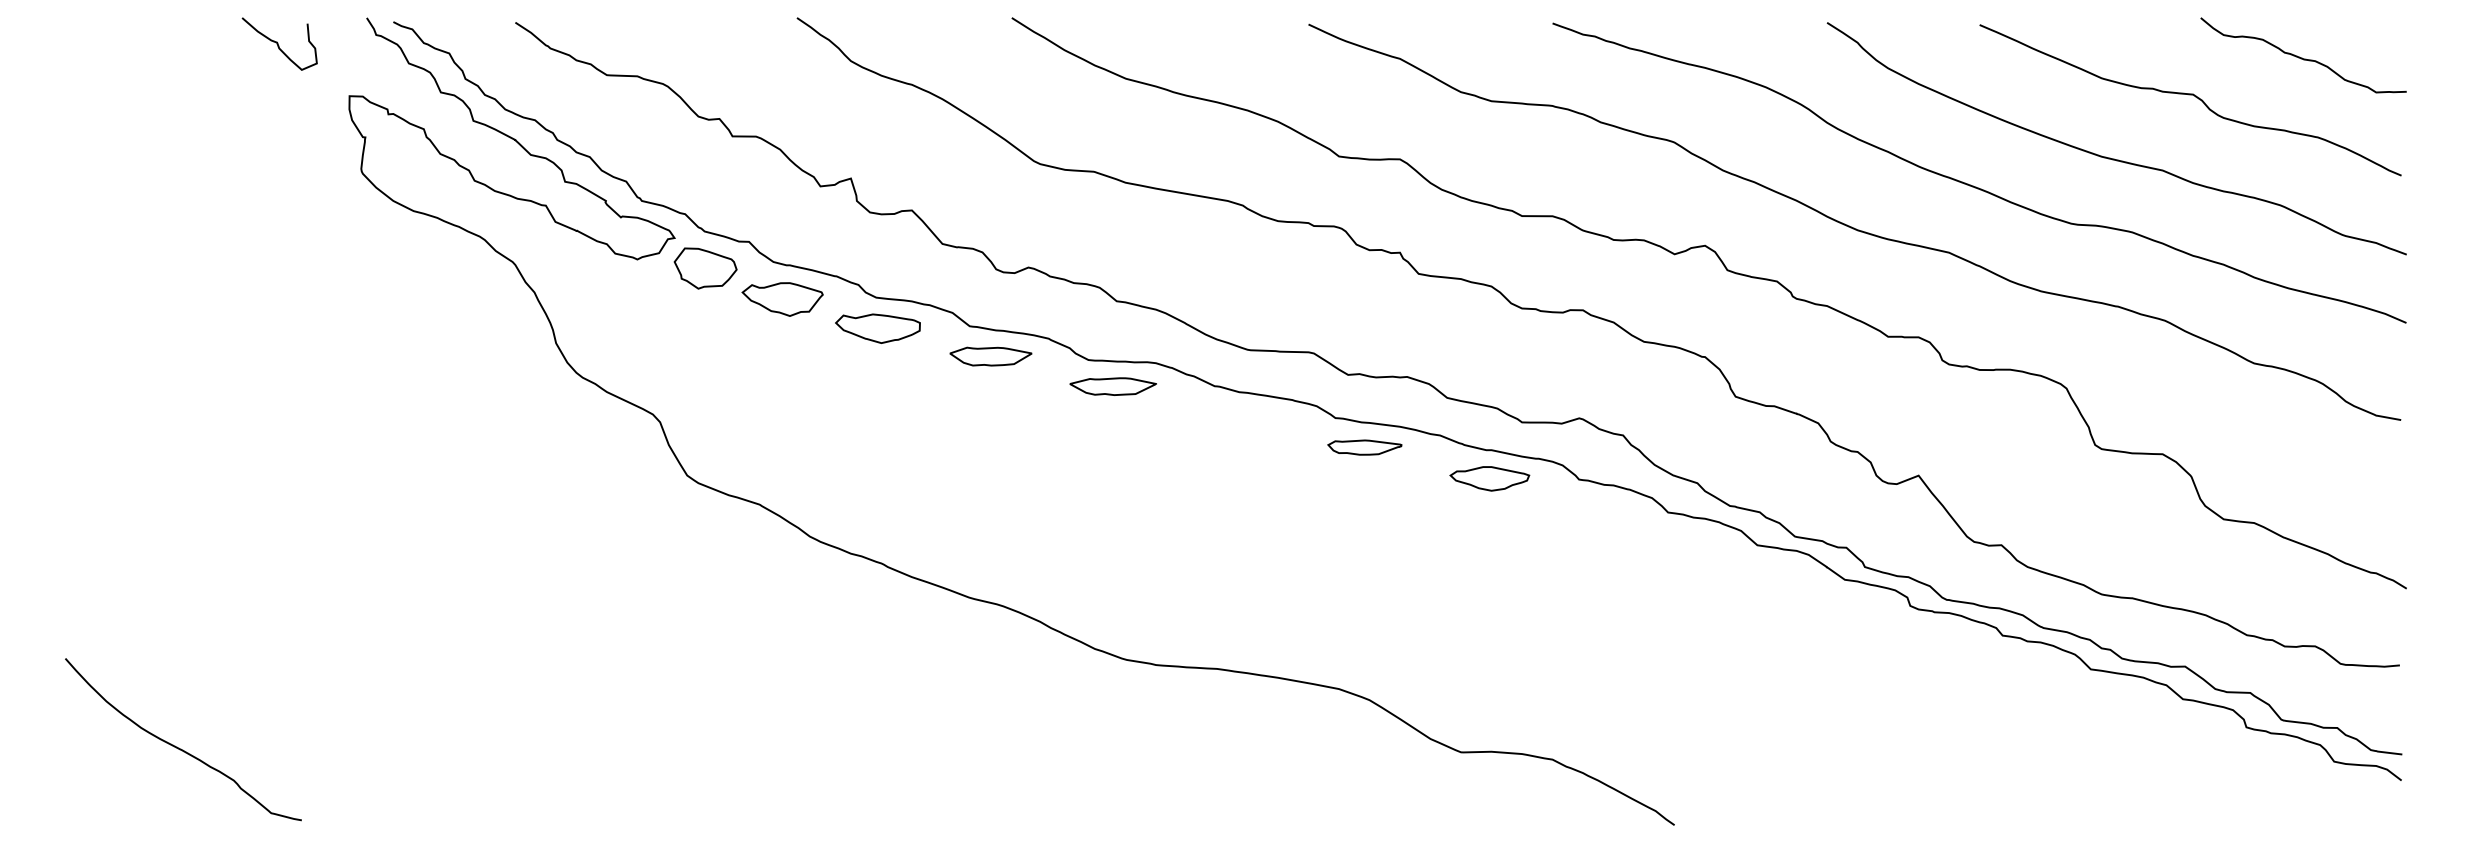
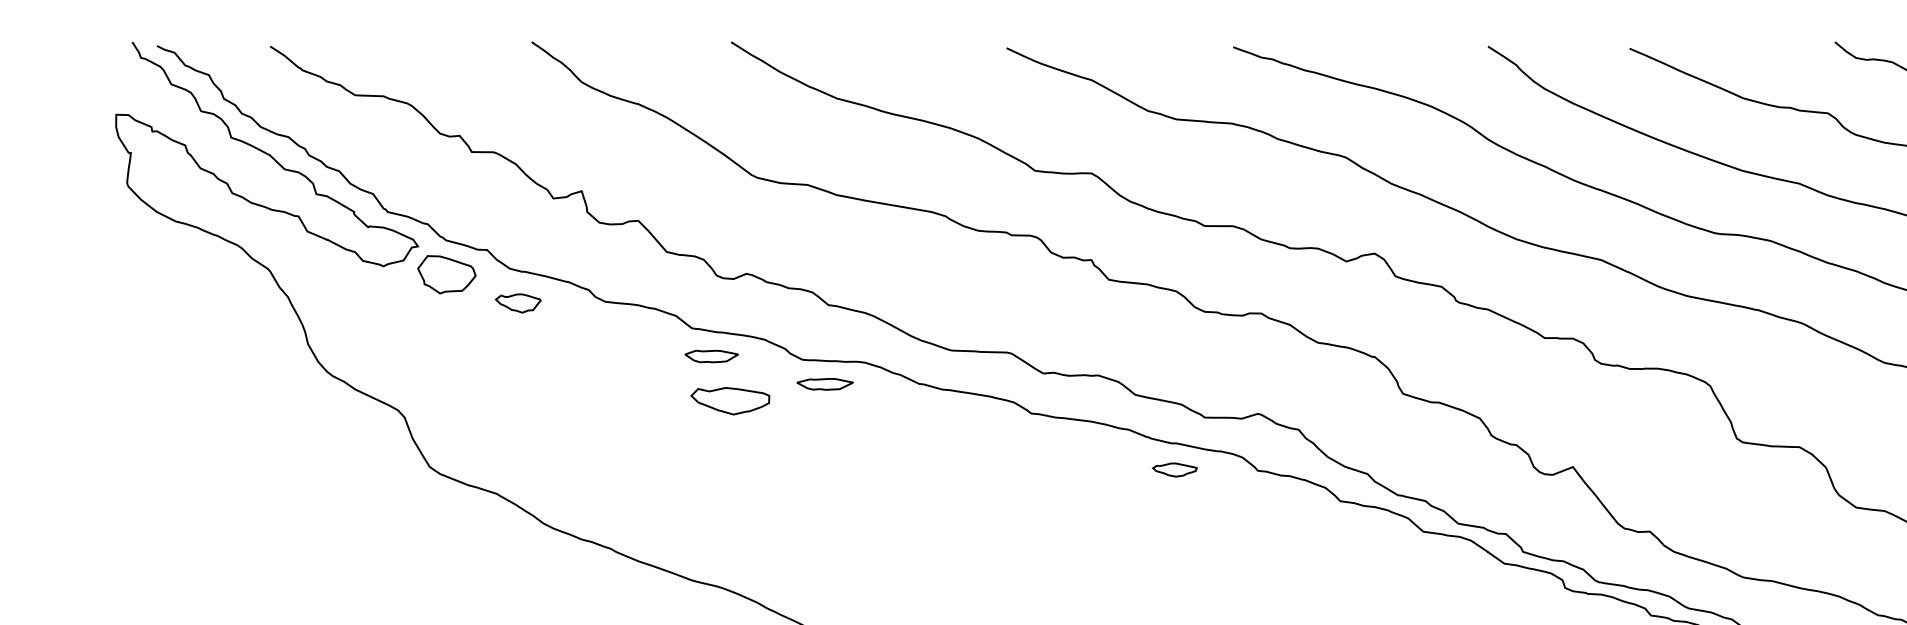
curve: (278, 43) -> (50, 65), removed
part: (782, 299) -> (518, 303), size x0.6
part: (877, 328) -> (729, 400), moved
part: (990, 356) -> (711, 356), size x0.7
part: (1112, 386) -> (824, 384), size x0.7
part: (1364, 447) -> (1058, 440), removed
part: (1489, 478) -> (1174, 469), size x0.6

